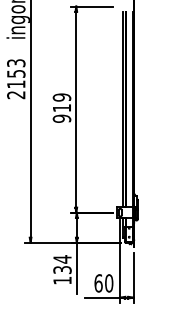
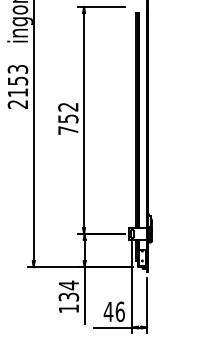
text: (62, 107) -> (68, 118), 919 -> 752
text: (103, 283) -> (113, 311), 60 -> 46

